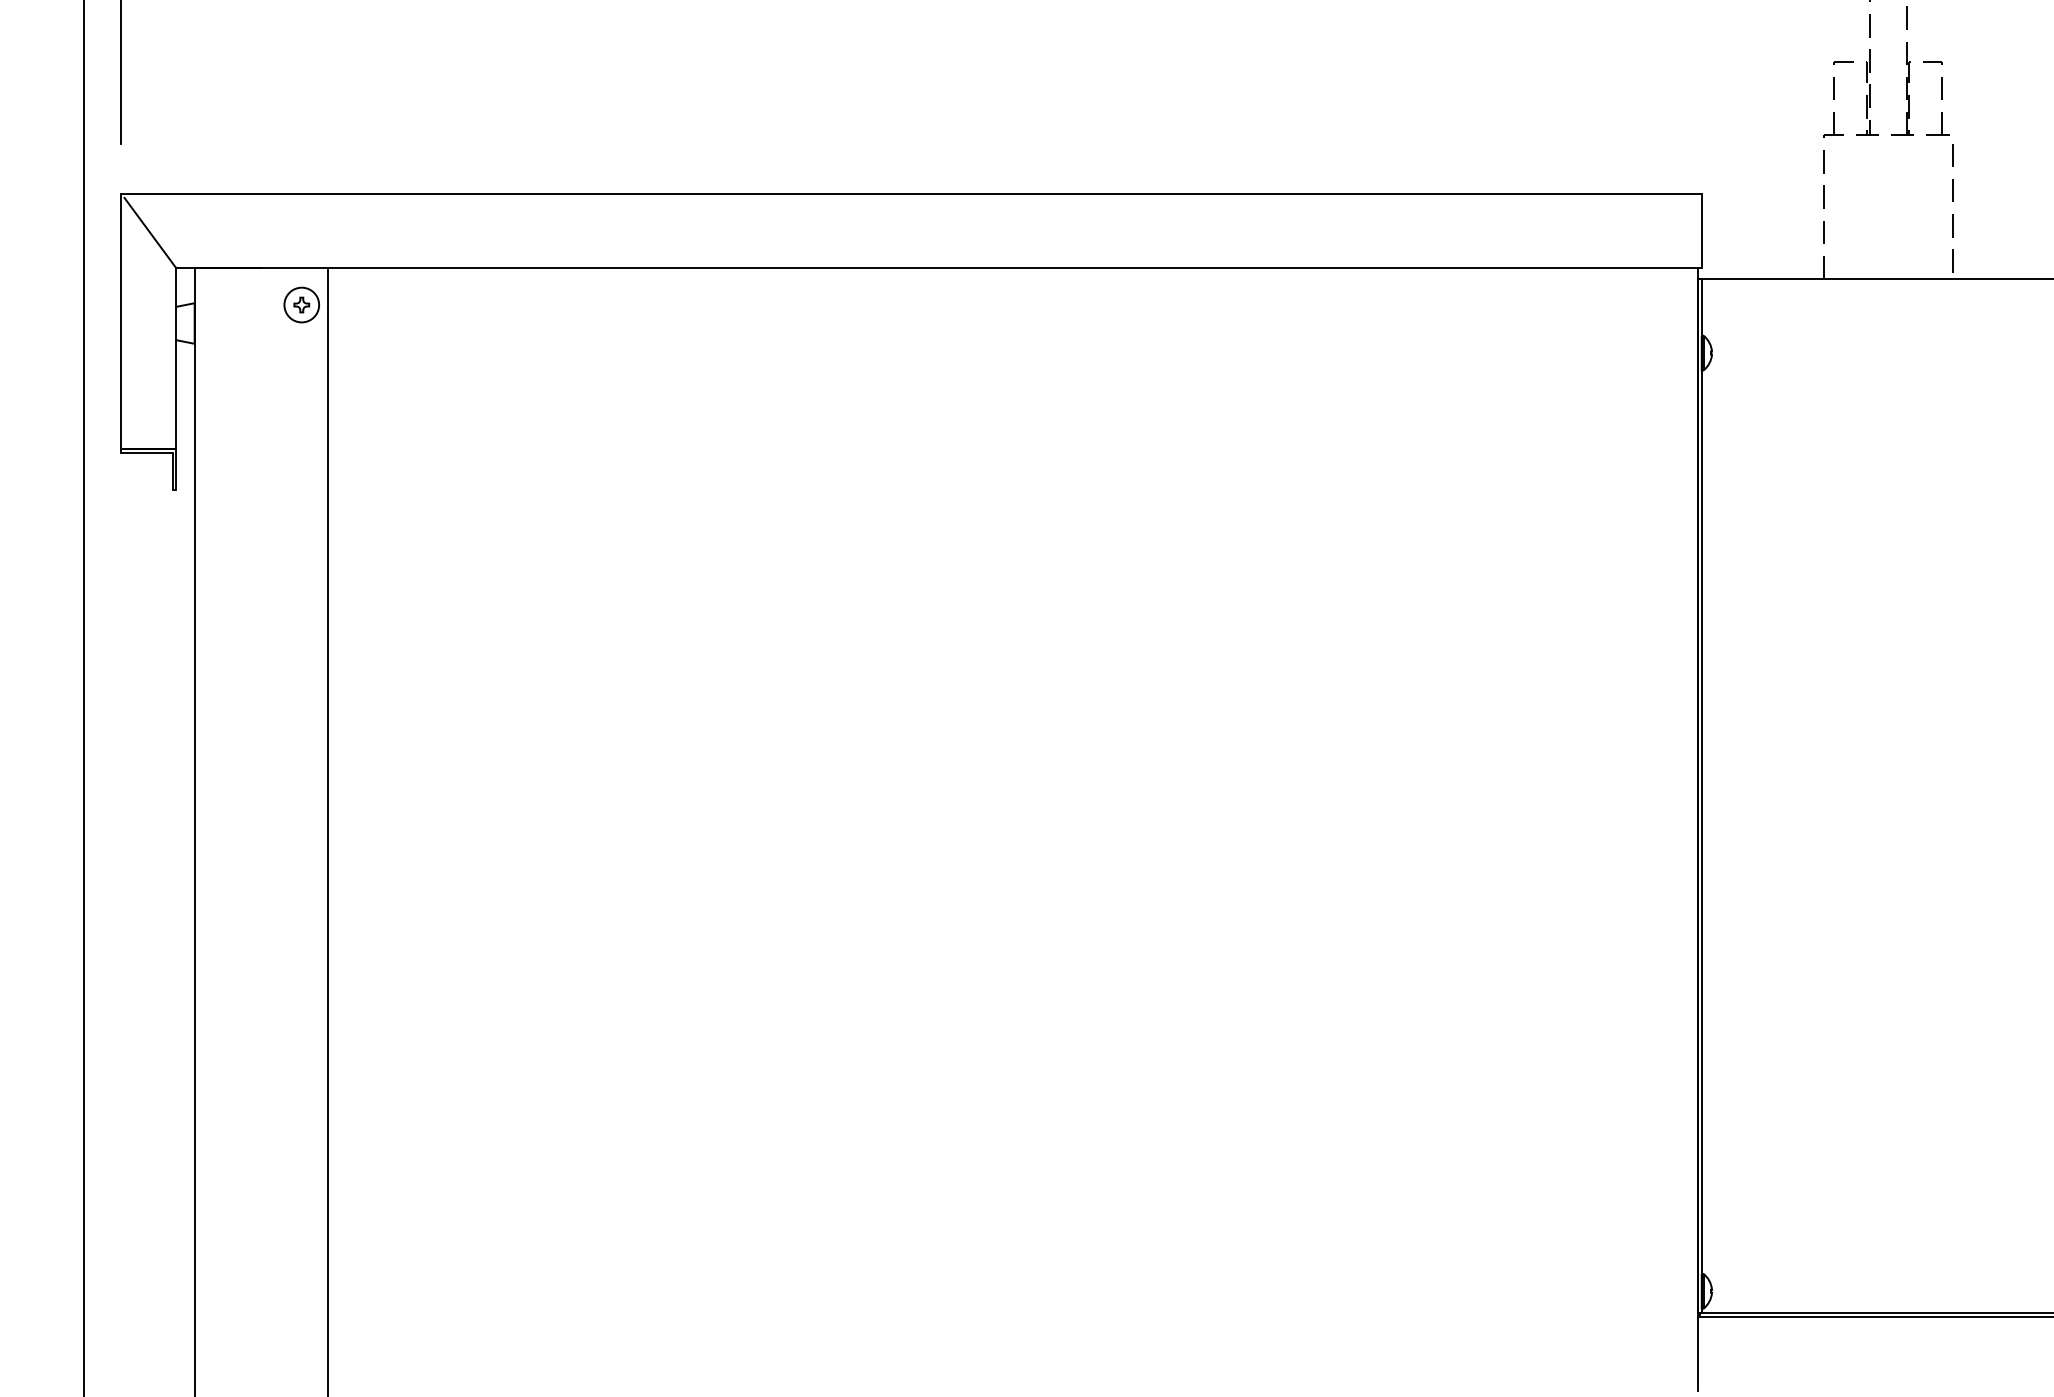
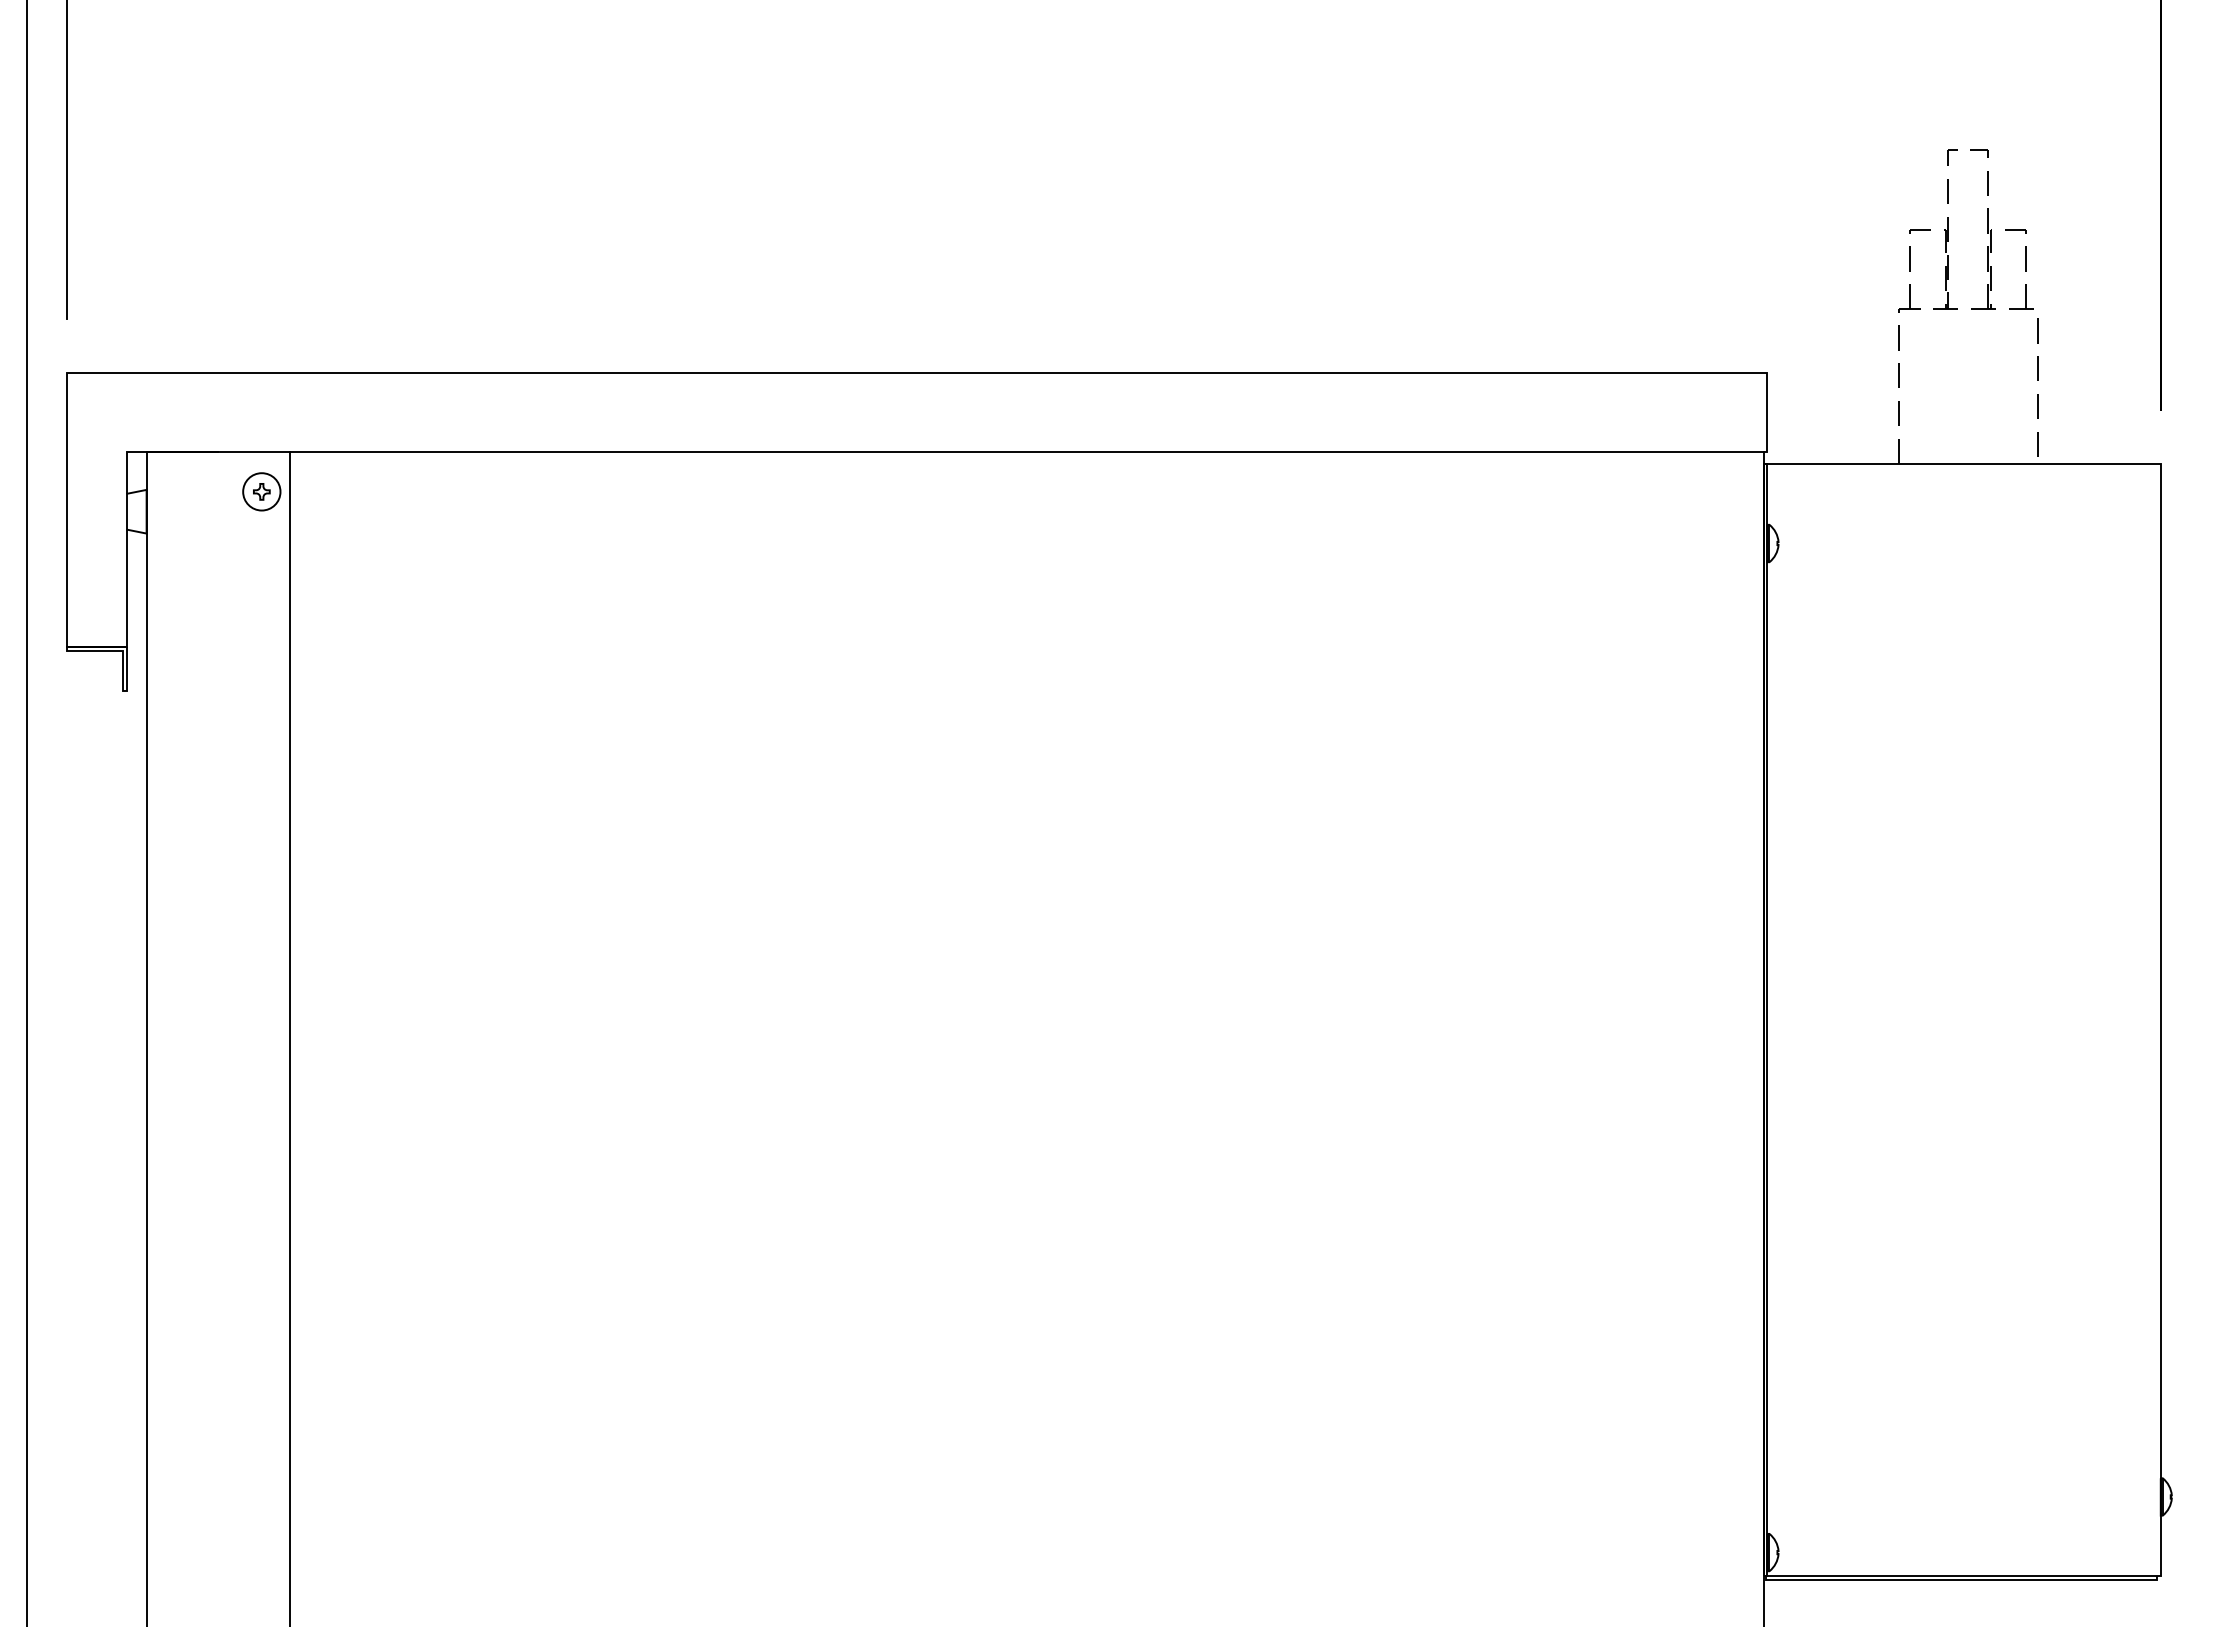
line: (149, 233) -> (98, 414), removed

